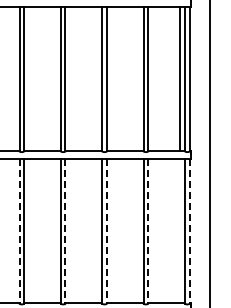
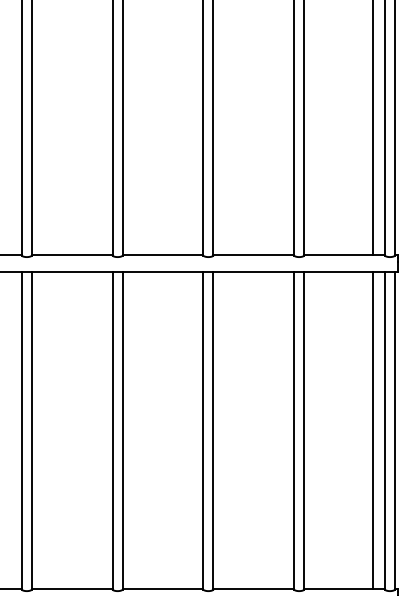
line: (179, 230) -> (372, 429), added
line: (19, 231) -> (21, 431), dashed -> solid
line: (65, 231) -> (122, 431), dashed -> solid
line: (106, 231) -> (212, 431), dashed -> solid
line: (148, 231) -> (304, 431), dashed -> solid
line: (189, 231) -> (394, 431), dashed -> solid

